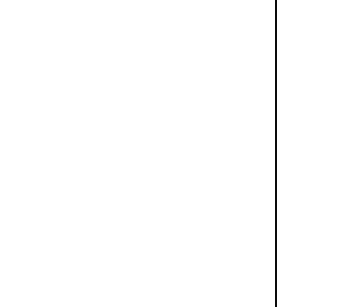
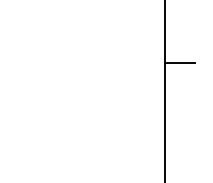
line: (300, 104) -> (179, 62), added

